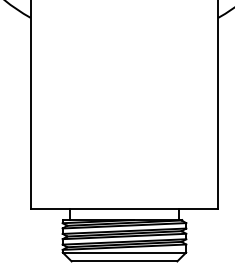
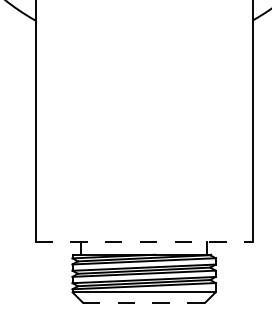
line: (124, 208) -> (144, 241), solid -> dashed
line: (124, 261) -> (144, 302), solid -> dashed

